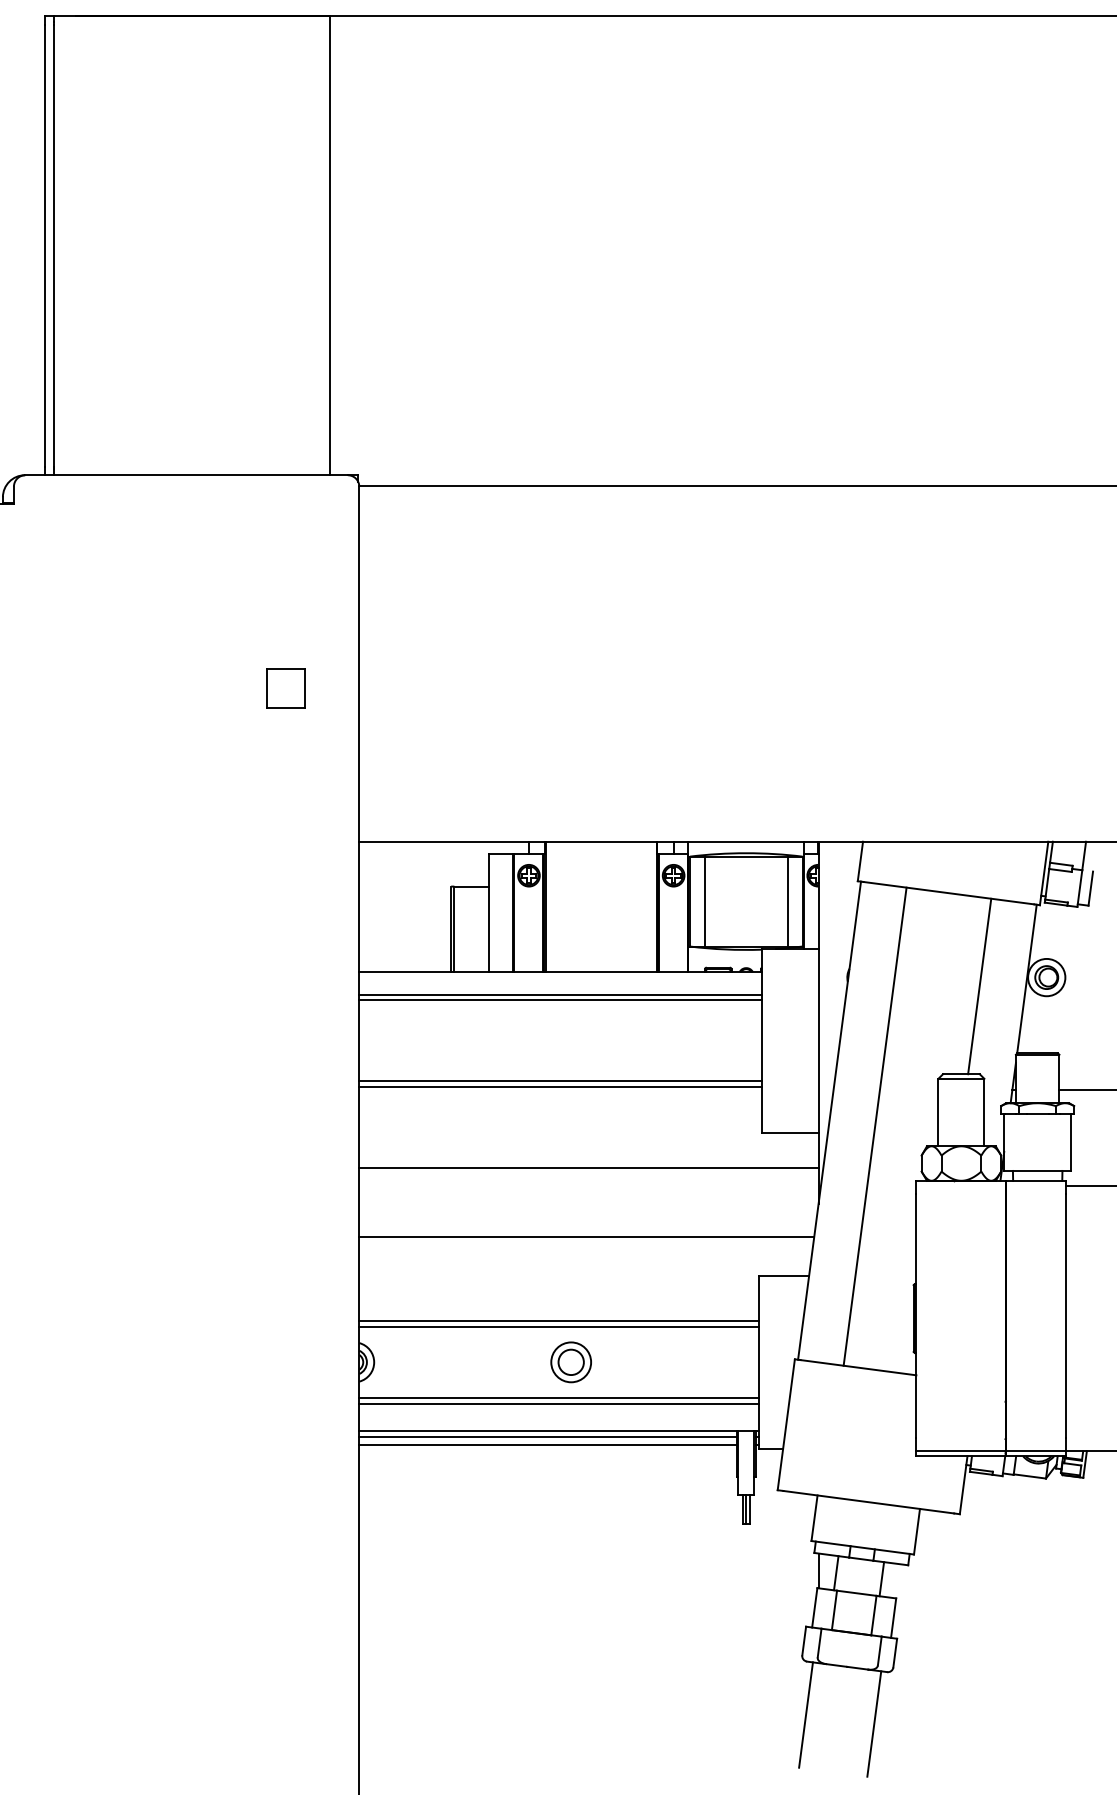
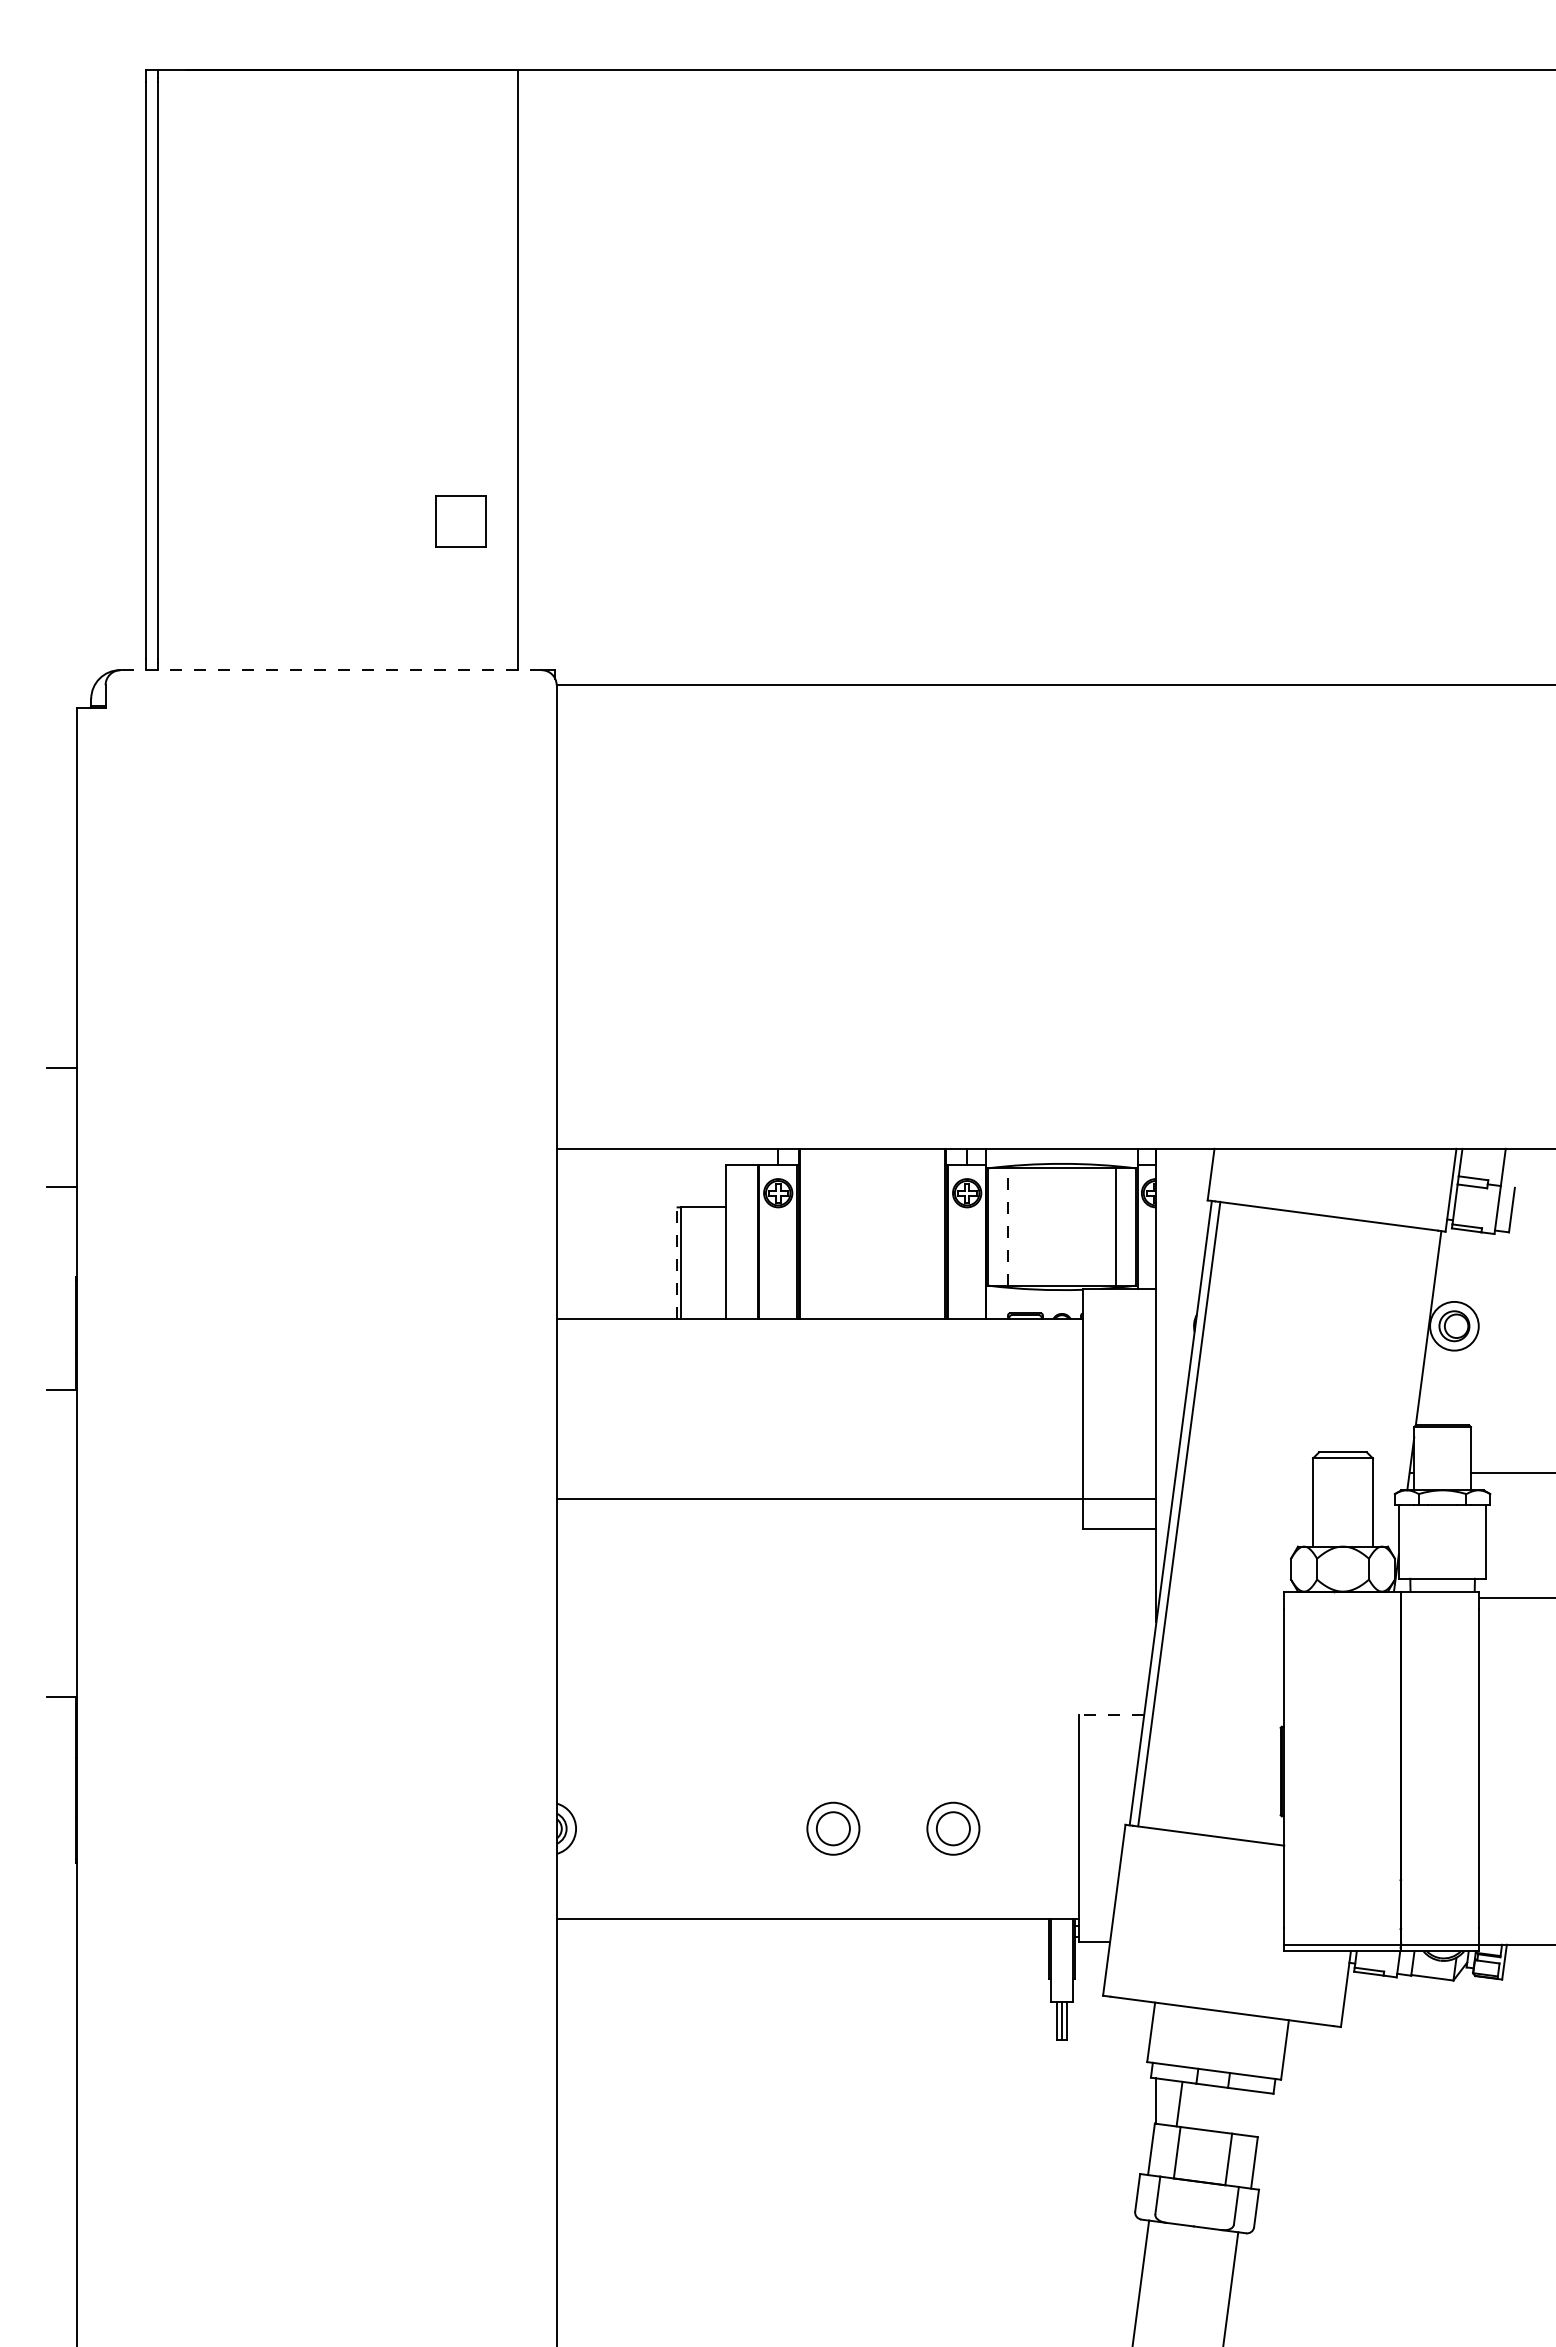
line: (186, 475) -> (331, 670), solid -> dashed
part: (285, 688) -> (460, 521), moved
line: (704, 901) -> (1007, 1227), solid -> dashed
line: (451, 929) -> (676, 1263), solid -> dashed
line: (979, 986) -> (1366, 1337), removed
line: (560, 994) -> (819, 1348), removed
line: (560, 1000) -> (819, 1356), removed
line: (560, 1081) -> (819, 1461), removed
line: (560, 1086) -> (819, 1468), removed
line: (875, 1126) -> (1179, 1513), moved
line: (588, 1167) -> (856, 1499), moved
line: (586, 1236) -> (853, 1664), removed
line: (784, 1275) -> (1111, 1715), solid -> dashed
line: (559, 1320) -> (817, 1774), removed
line: (559, 1326) -> (817, 1782), removed
part: (663, 1362) -> (953, 1828), added
line: (559, 1397) -> (817, 1874), removed
line: (559, 1404) -> (817, 1883), removed
line: (547, 1436) -> (802, 1925), removed
line: (547, 1445) -> (802, 1937), removed
line: (881, 1578) -> (1238, 2111), removed

